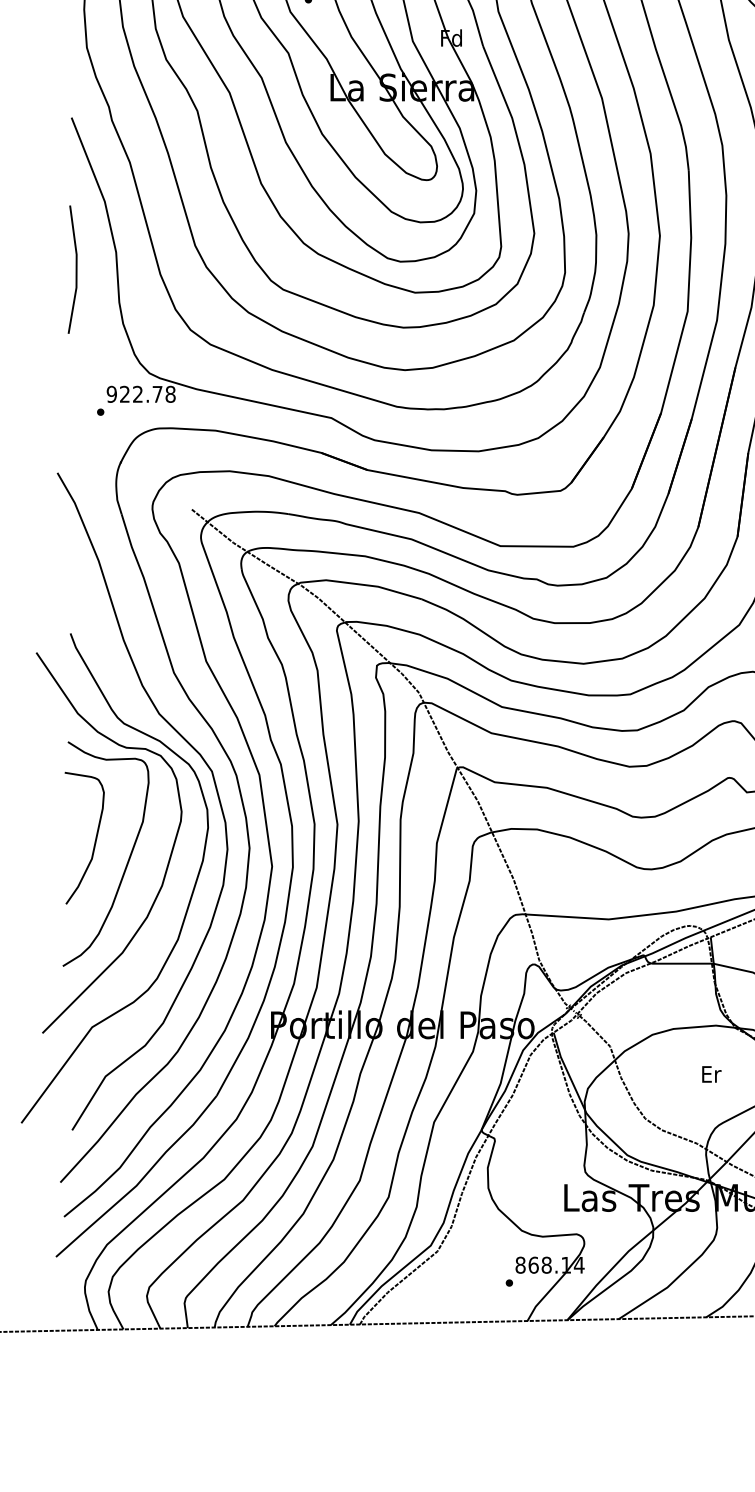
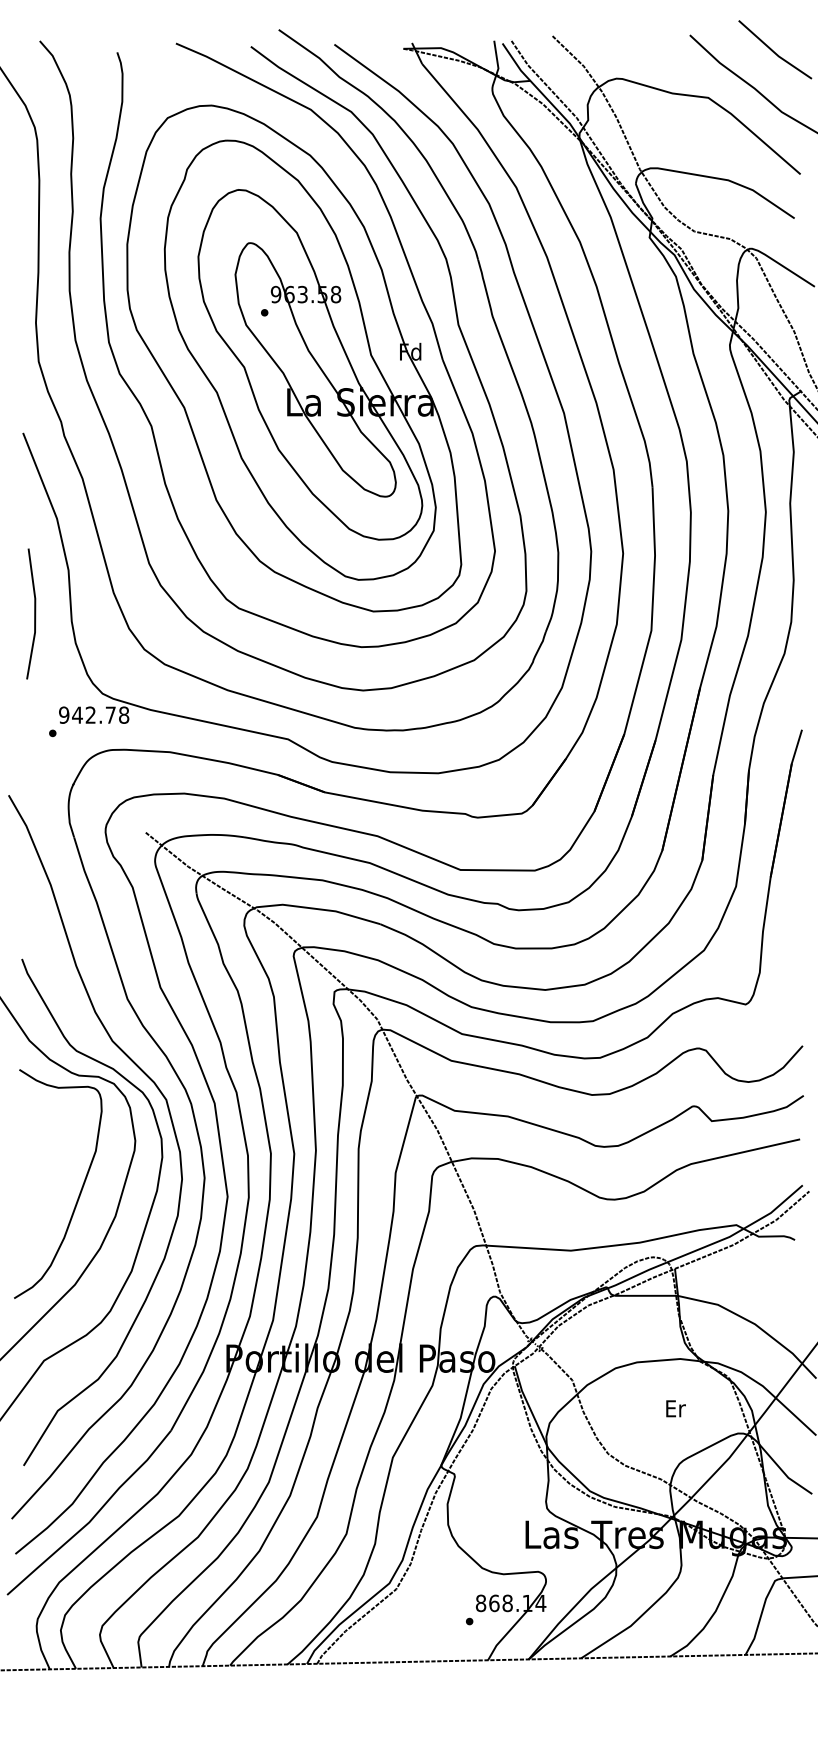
line: (75, 269) -> (34, 613), moved
text: (124, 393) -> (77, 714), 922.78 -> 942.78
curve: (94, 840) -> (46, 1170), removed

